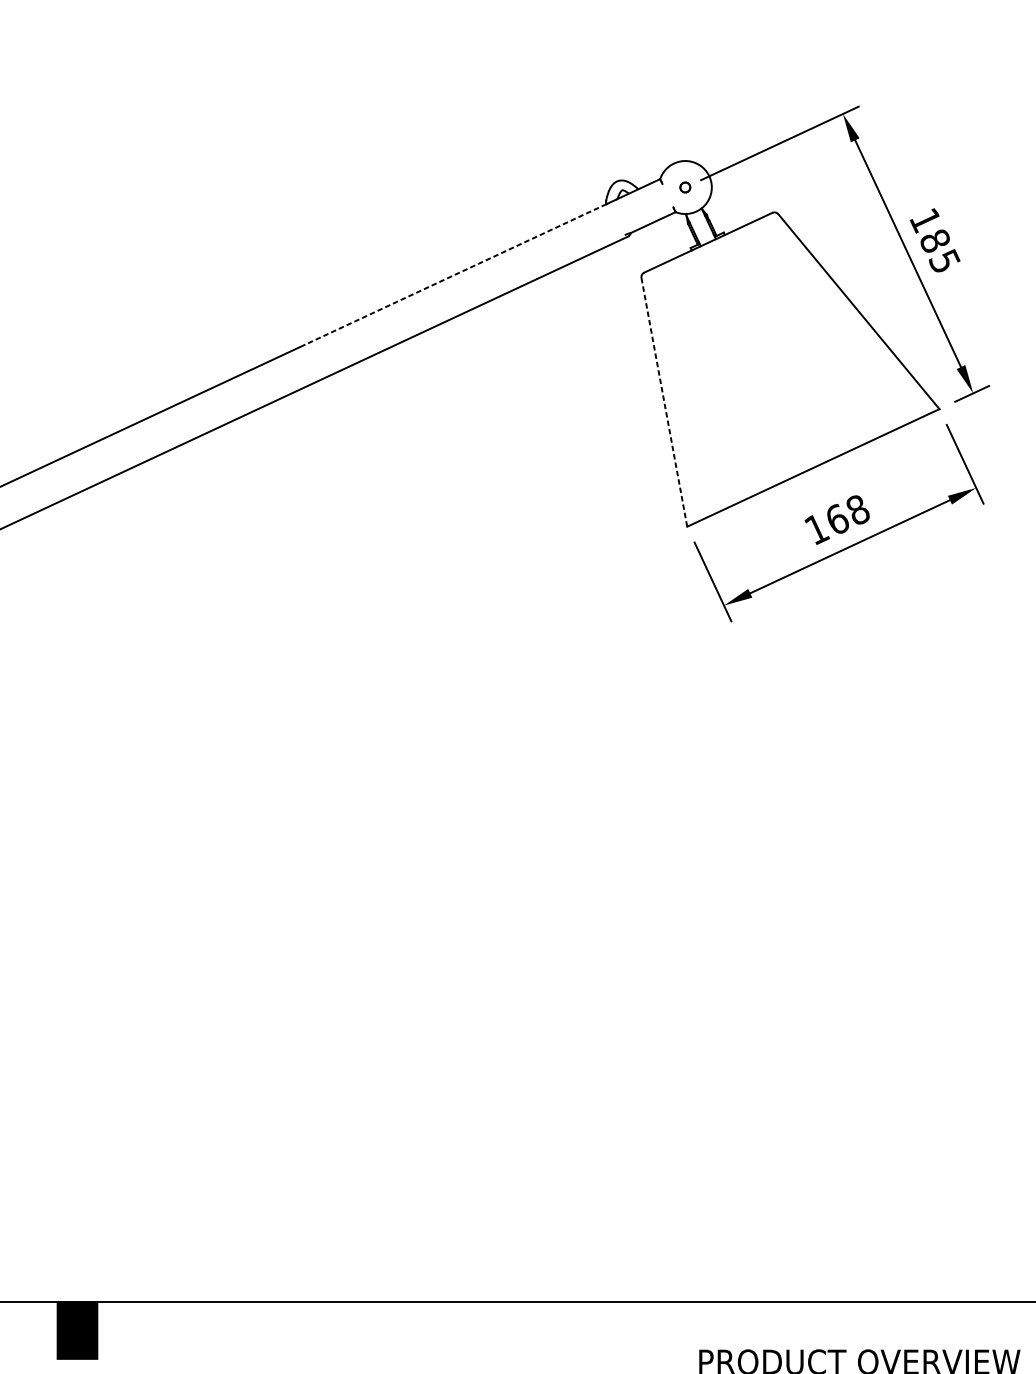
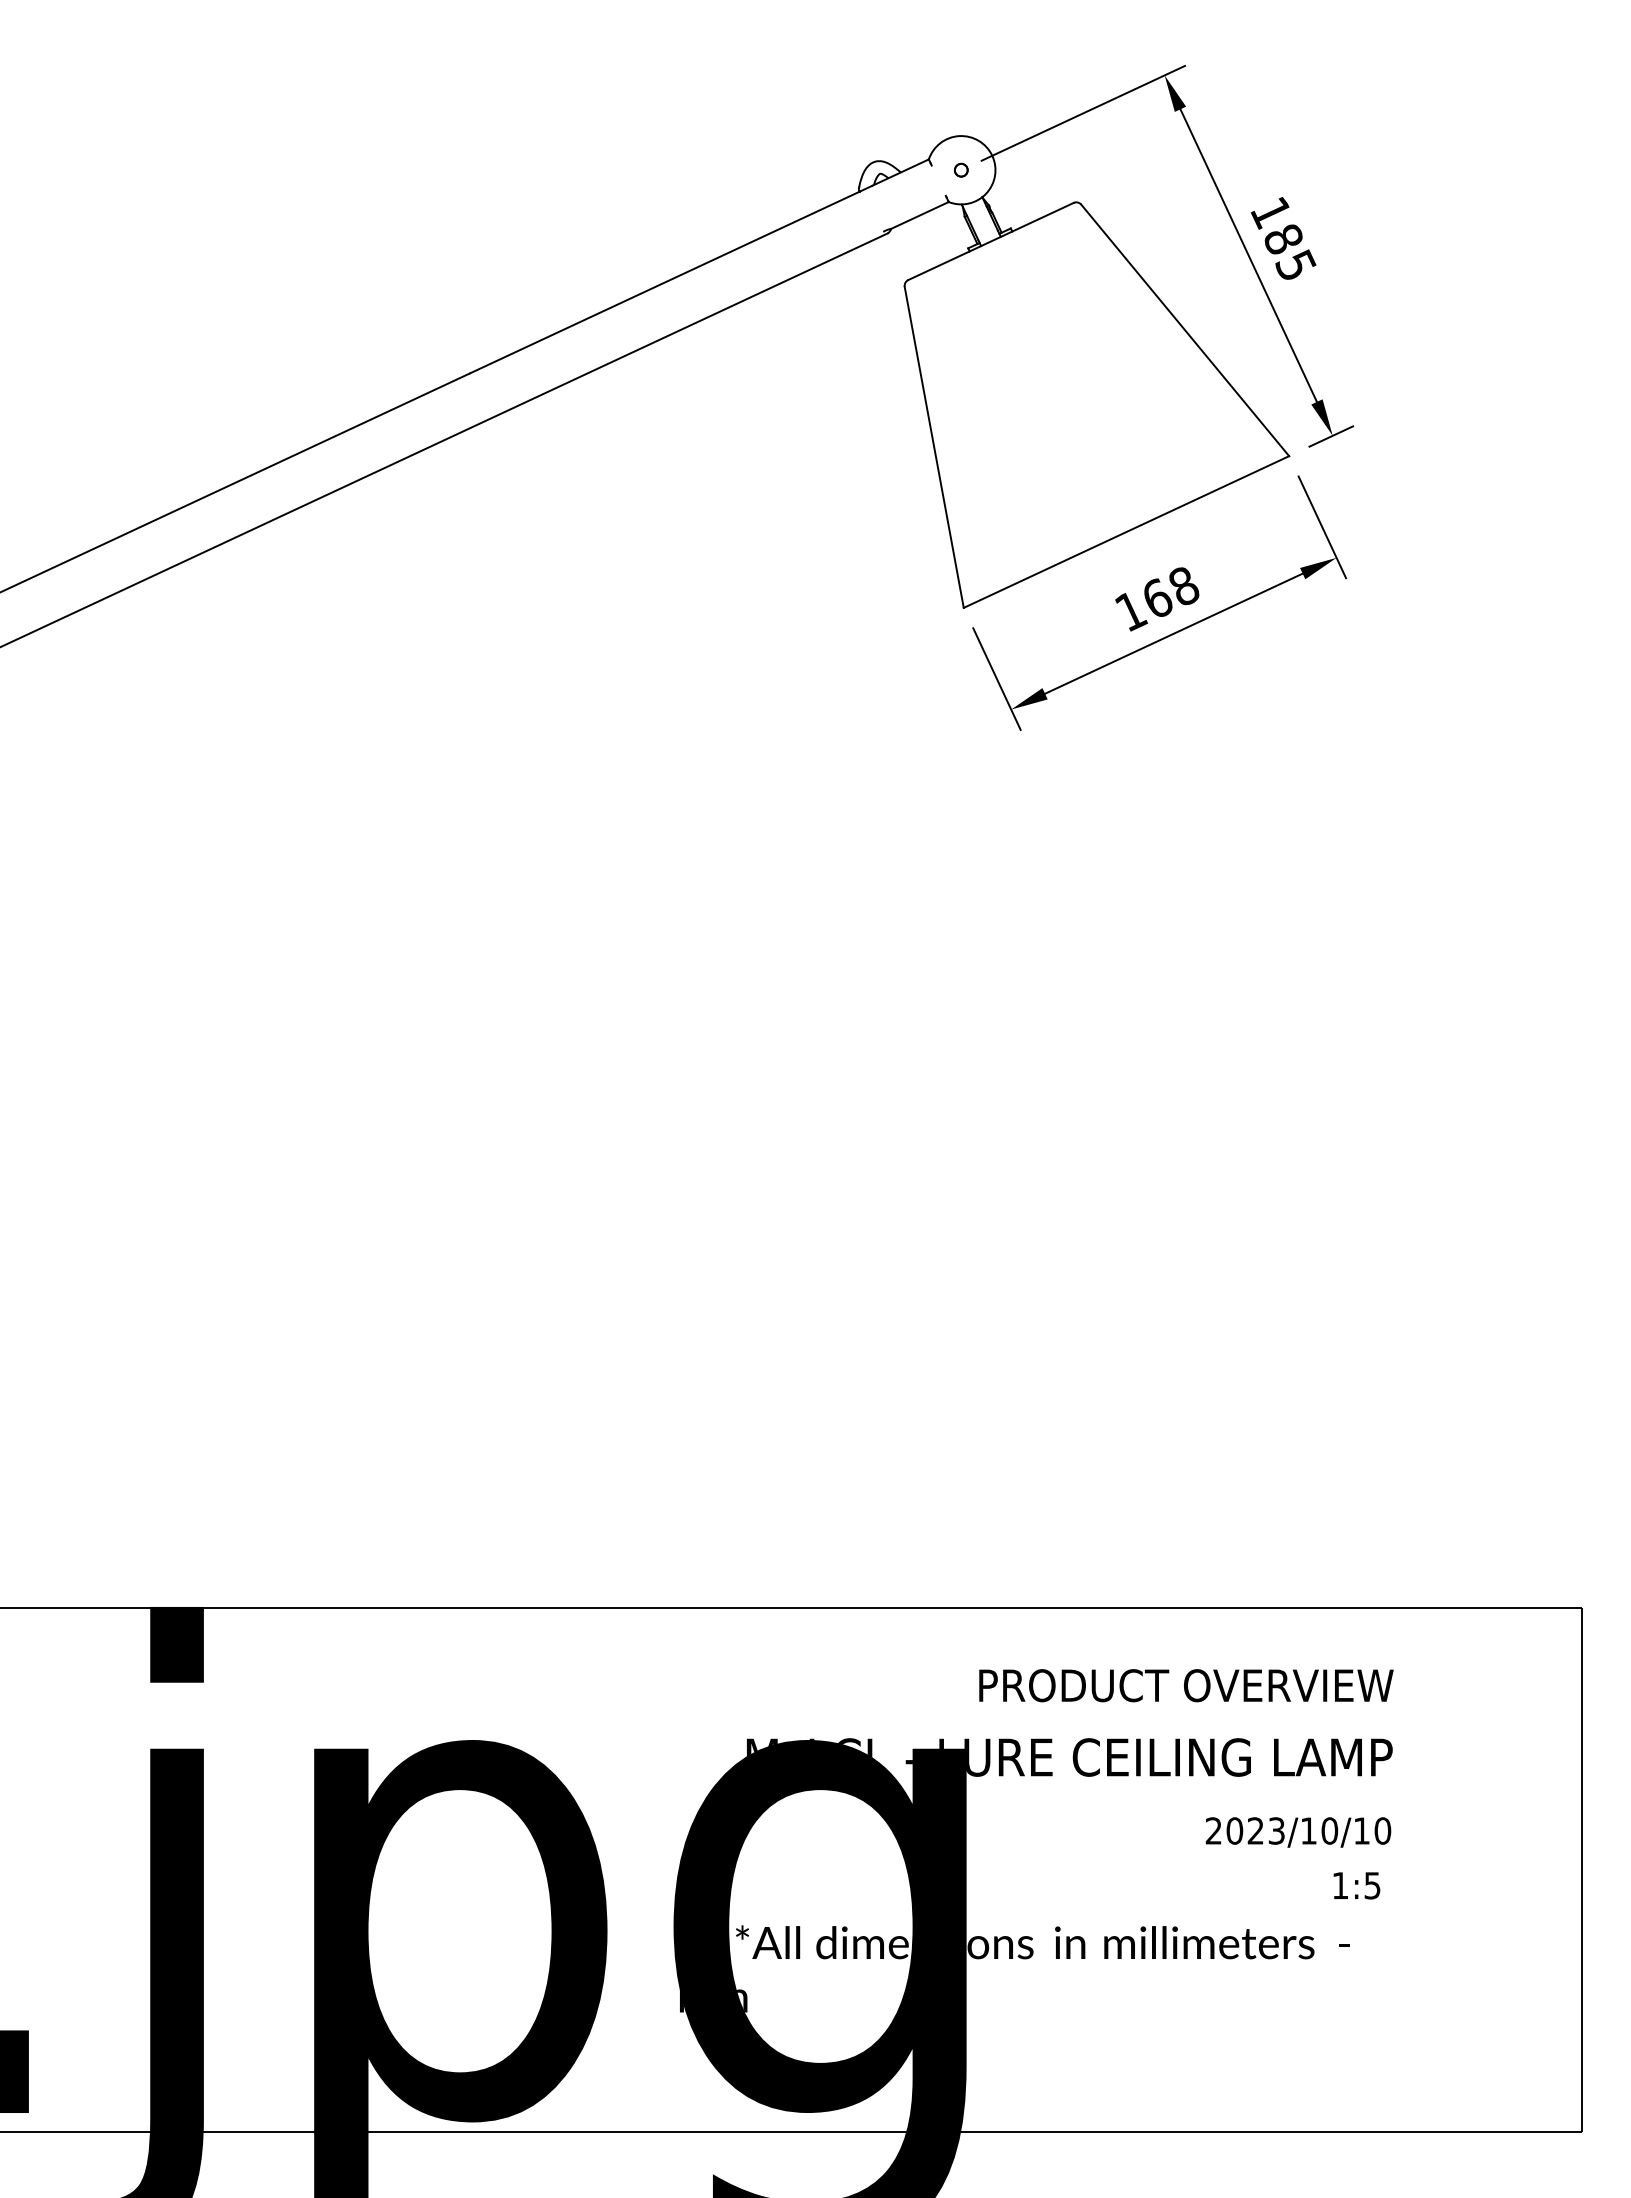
line: (455, 274) -> (664, 282), dashed -> solid
line: (664, 402) -> (934, 447), dashed -> solid

